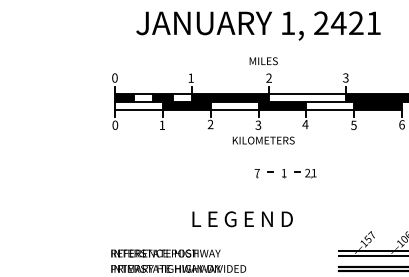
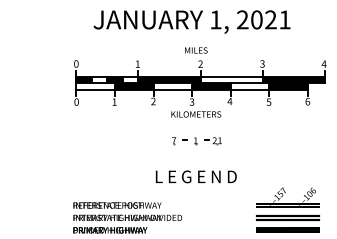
text: (338, 22) -> (256, 19), 2421 -> 2021
part: (285, 174) -> (196, 141), moved
text: (242, 218) -> (196, 176), moved

